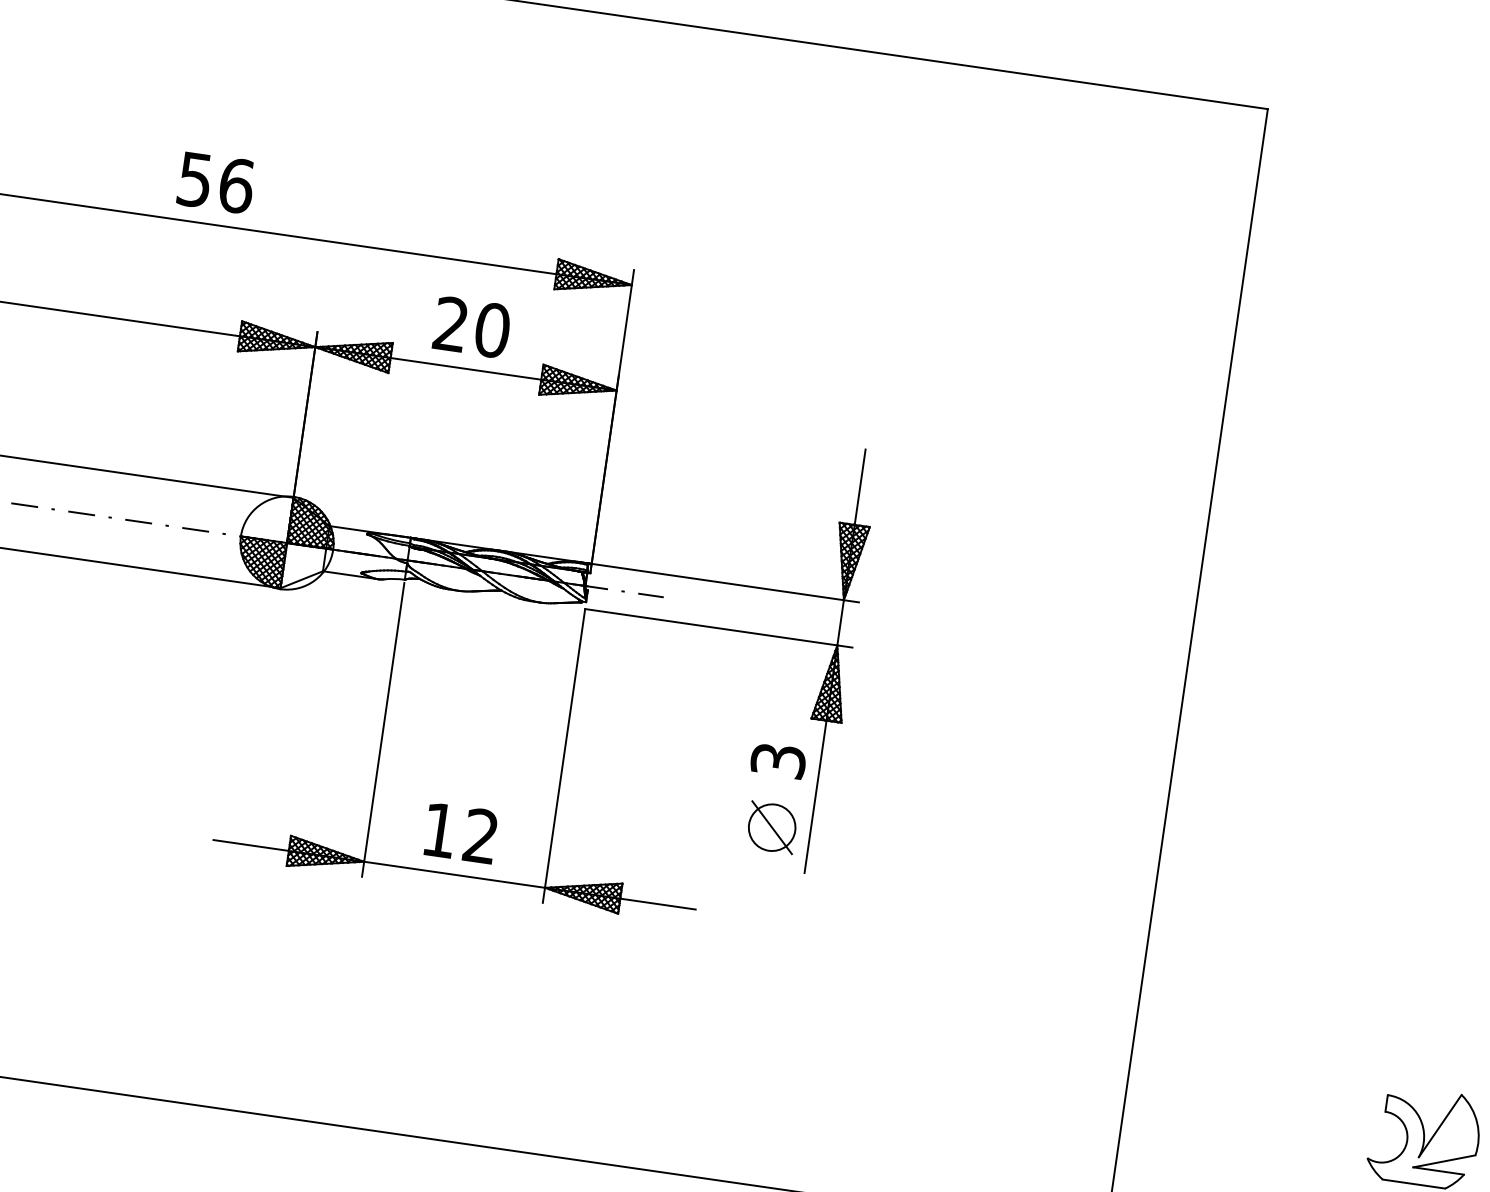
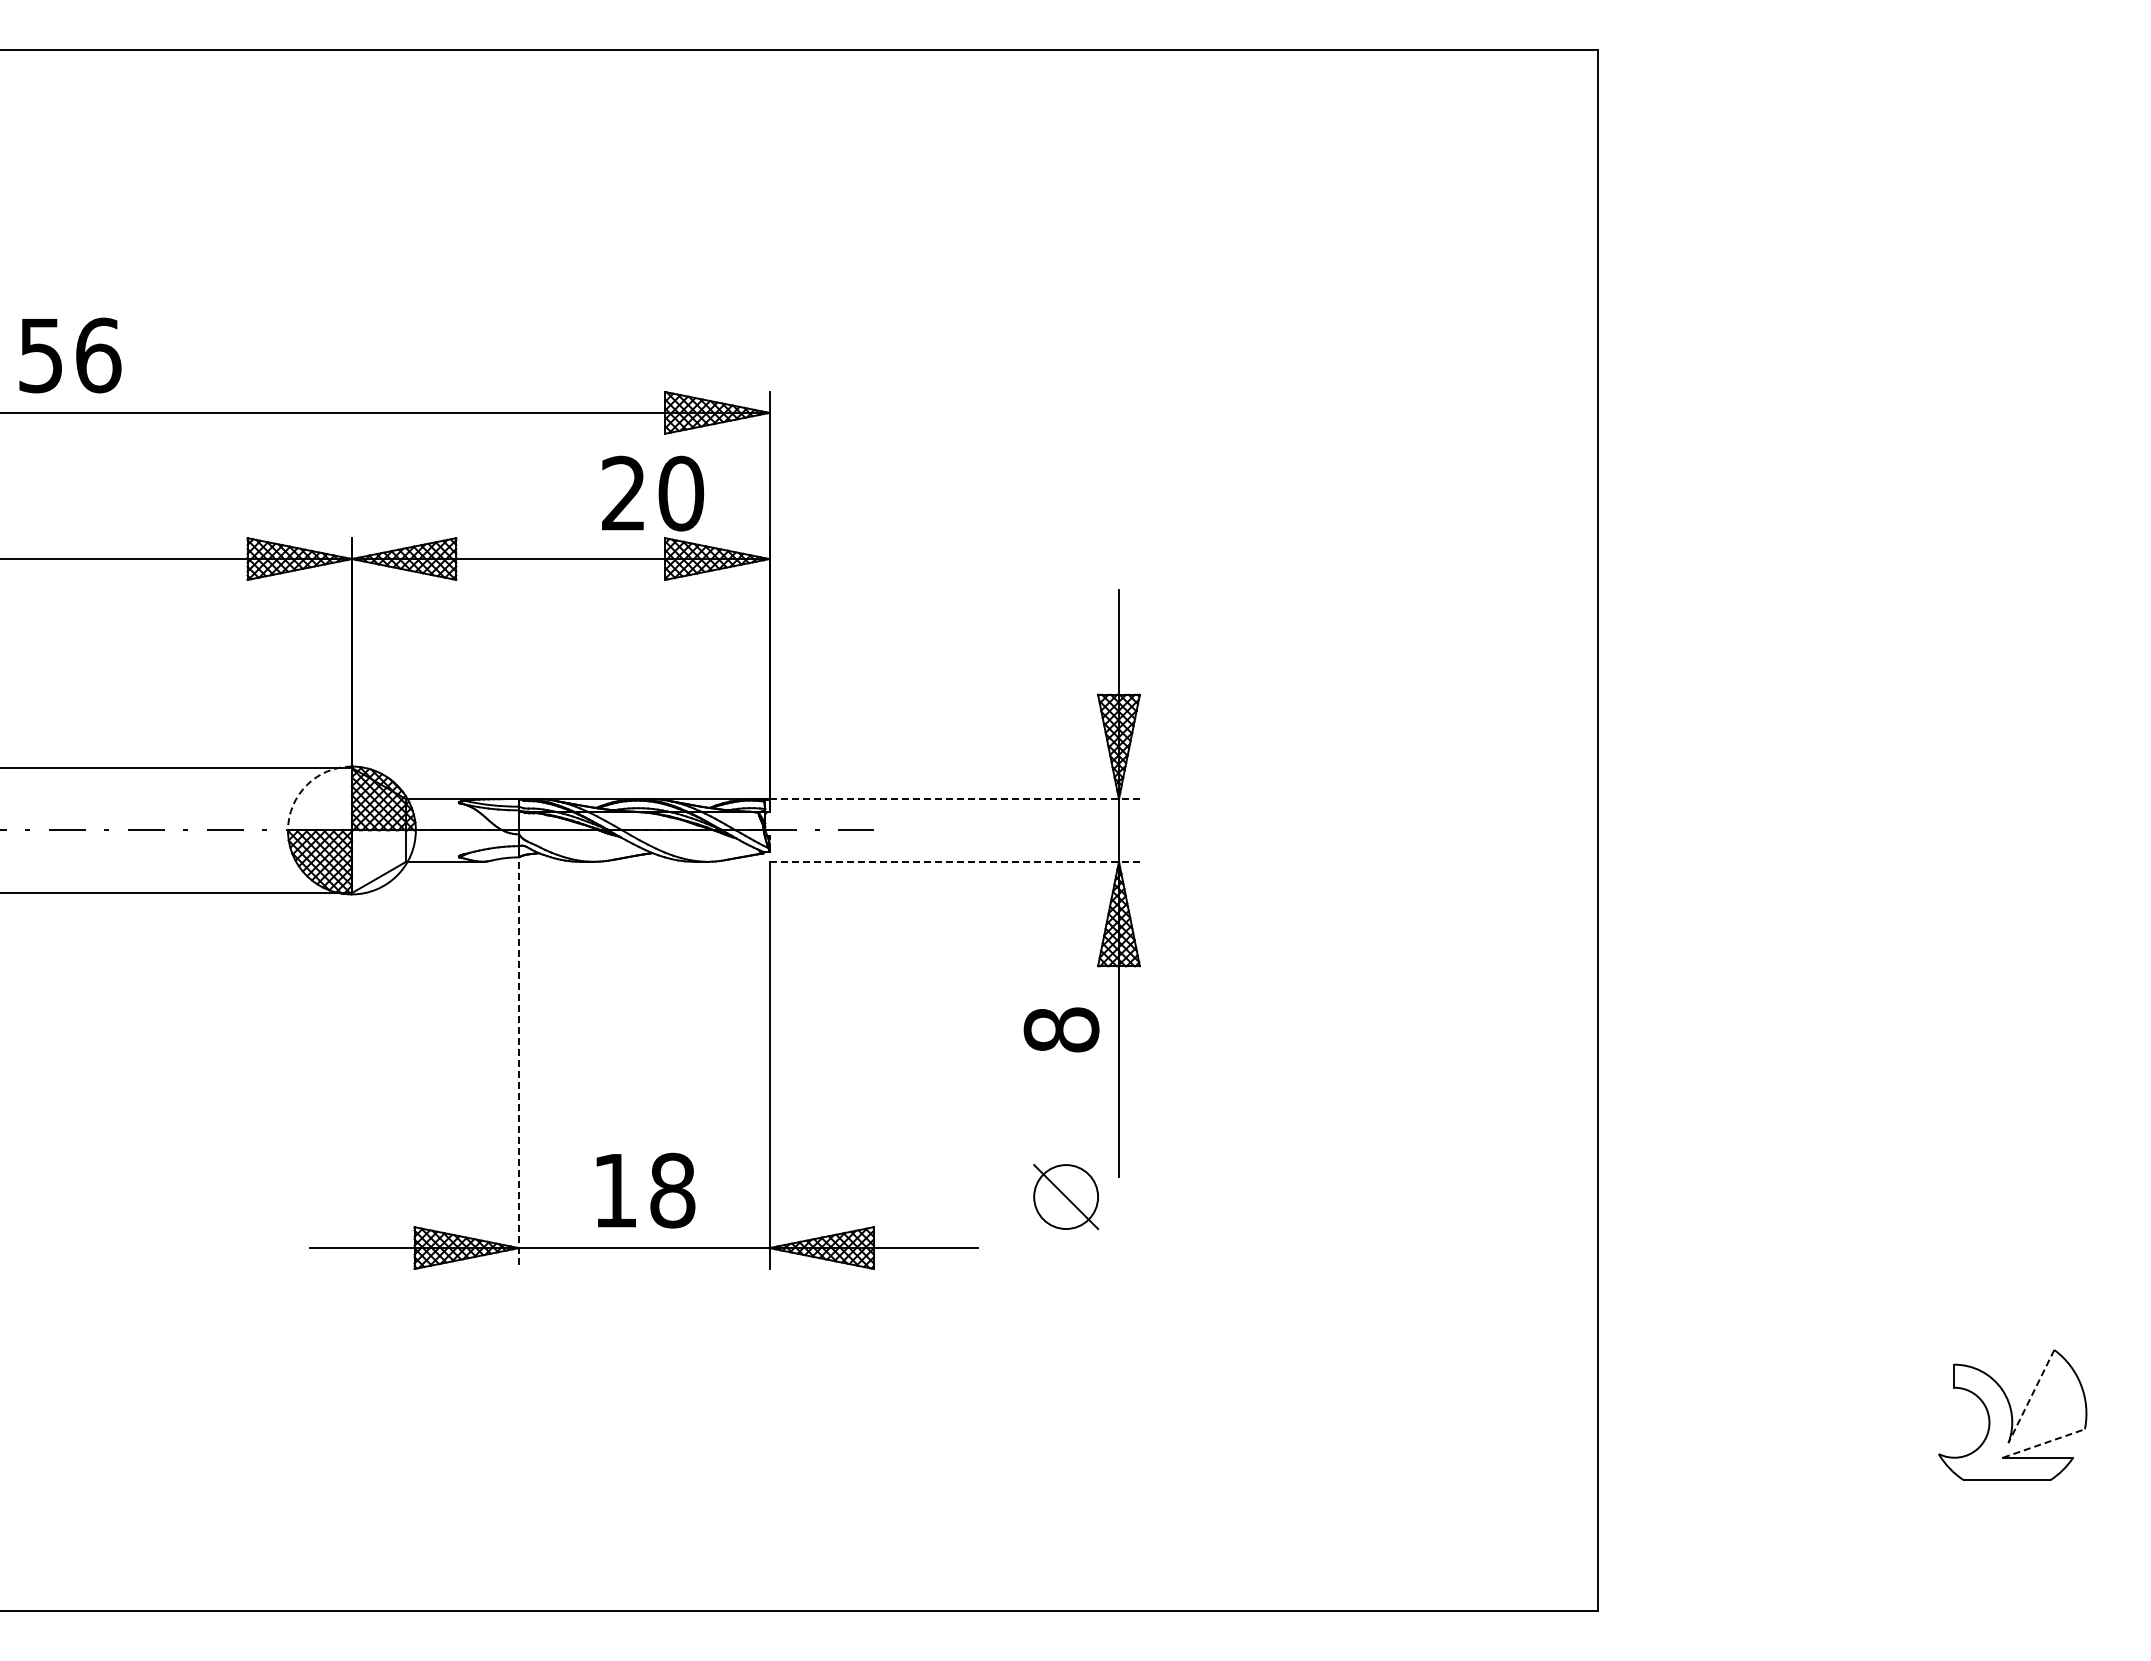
text: (216, 182) -> (70, 355), moved
text: (472, 327) -> (653, 493), moved
arc: (258, 505) -> (306, 785), solid -> dashed
line: (725, 583) -> (954, 799), solid -> dashed
line: (719, 628) -> (955, 861), solid -> dashed
line: (382, 729) -> (518, 1065), solid -> dashed
text: (778, 760) -> (1061, 1029), 3 -> 8
part: (771, 827) -> (1065, 1196), moved
text: (480, 836) -> (672, 1190), 12 -> 18
line: (1440, 1126) -> (2031, 1396), solid -> dashed
line: (1444, 1161) -> (2044, 1443), solid -> dashed

